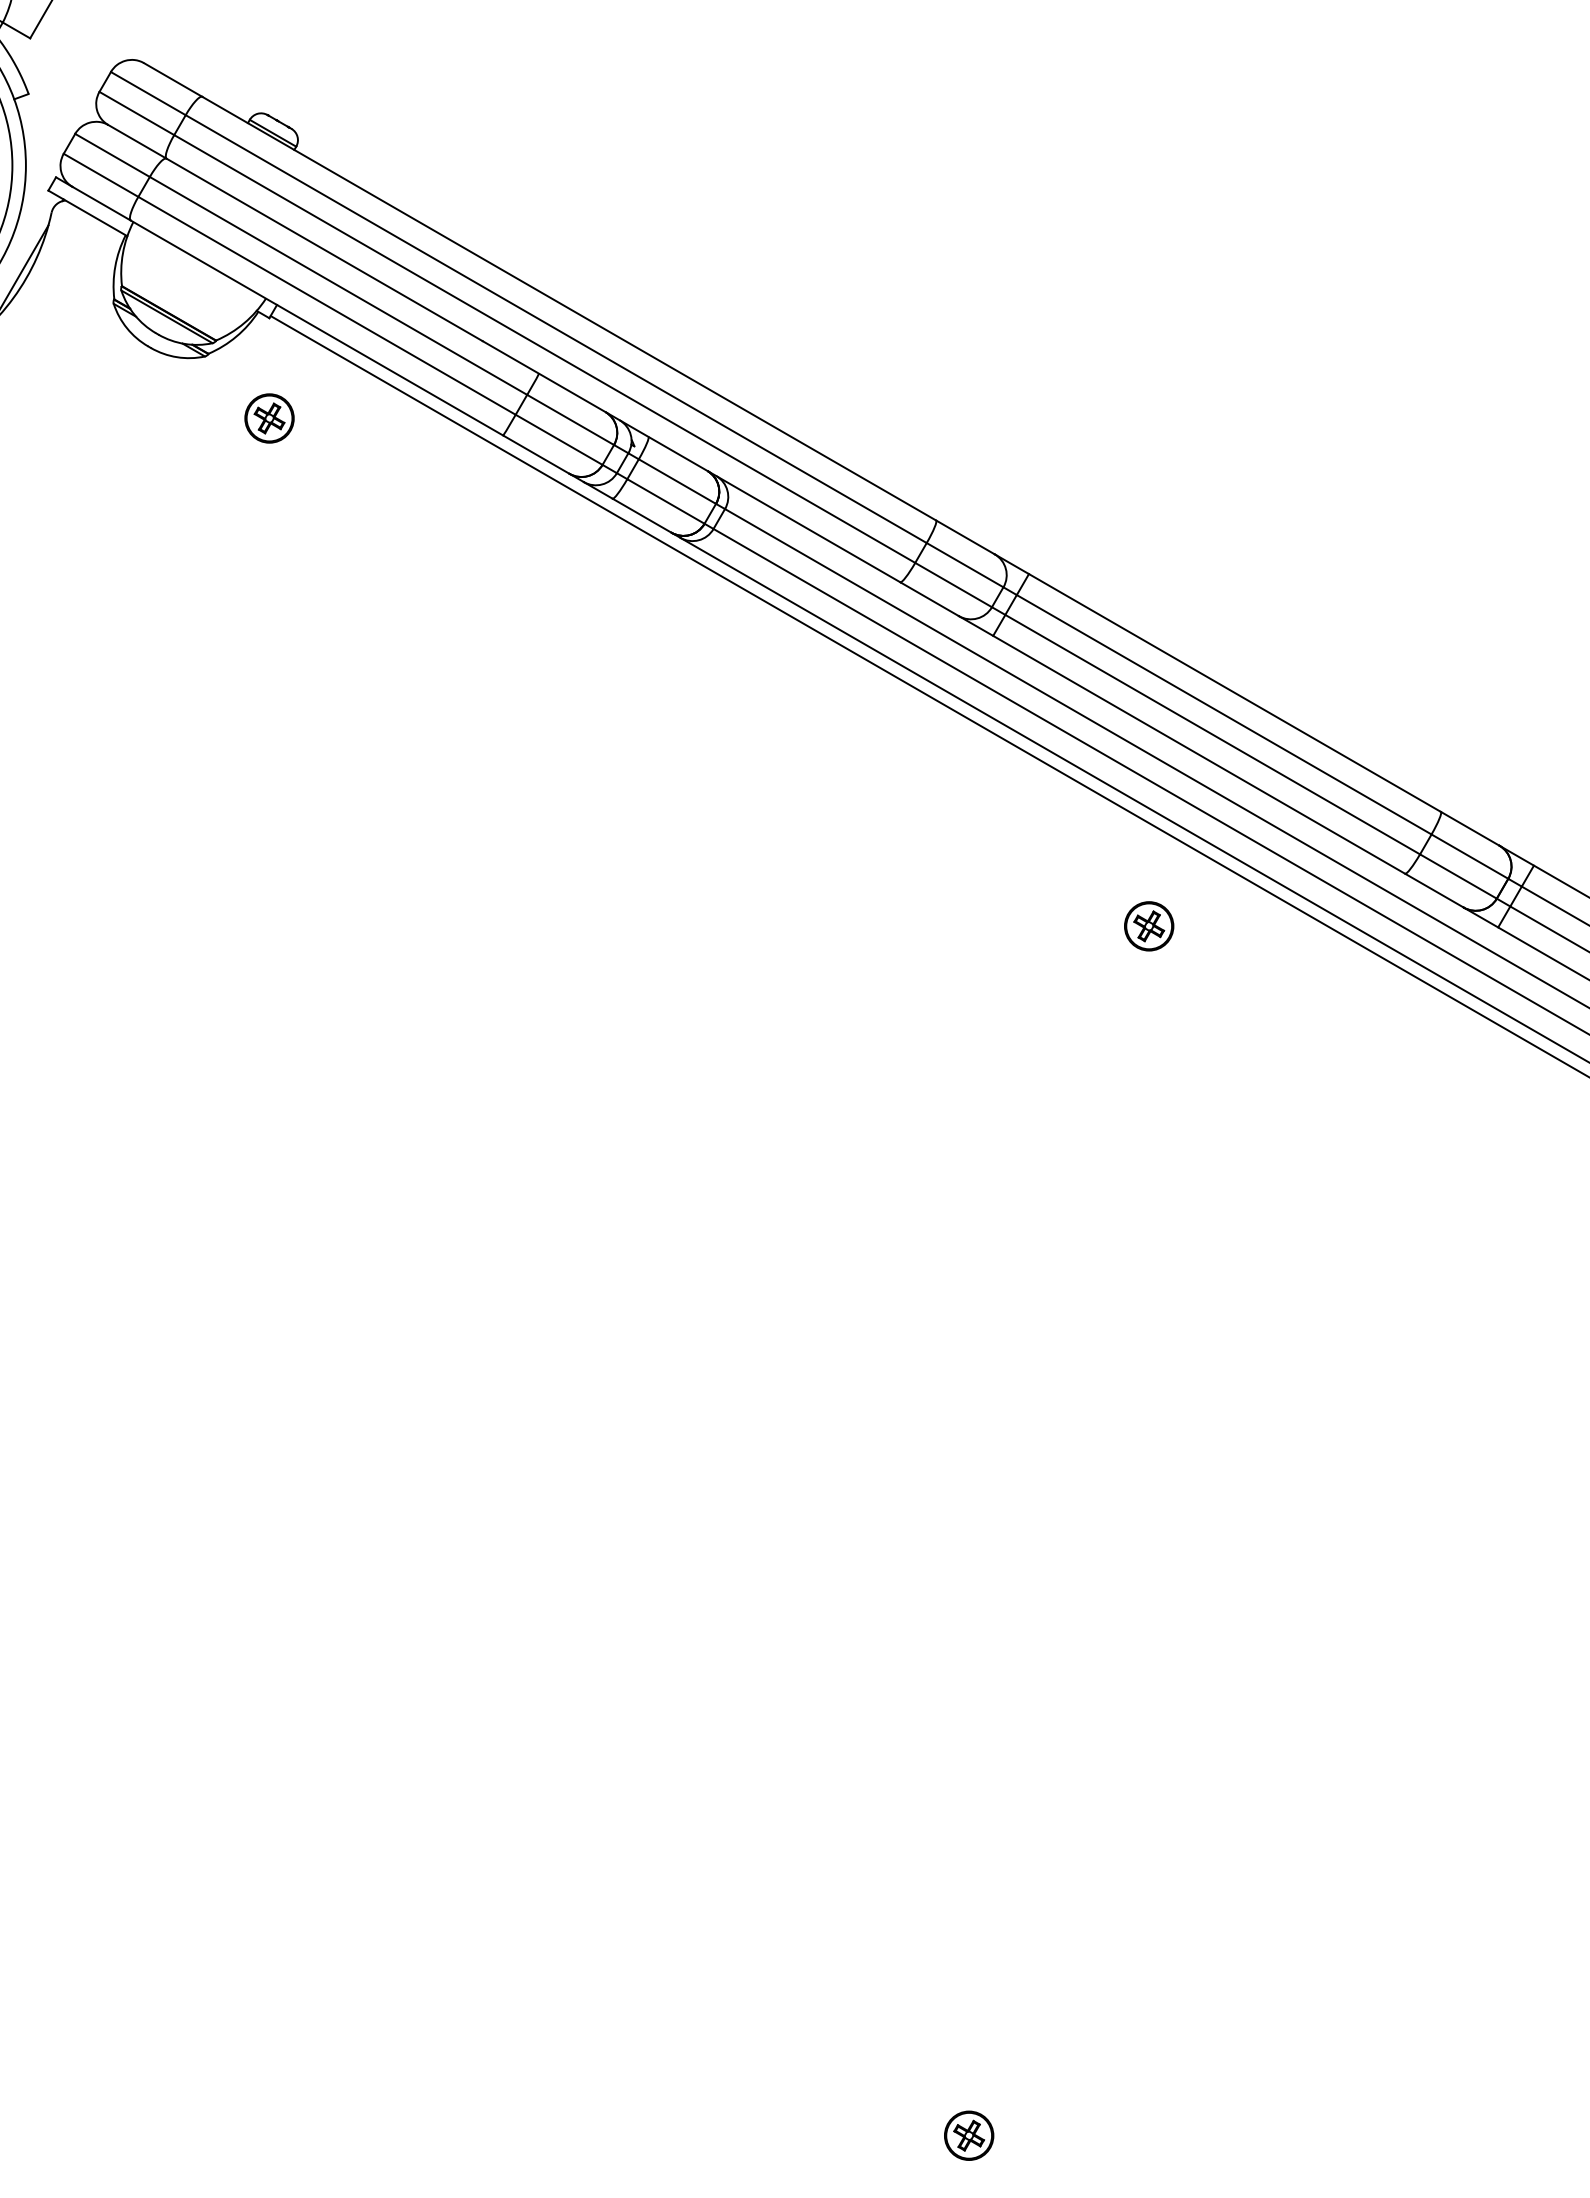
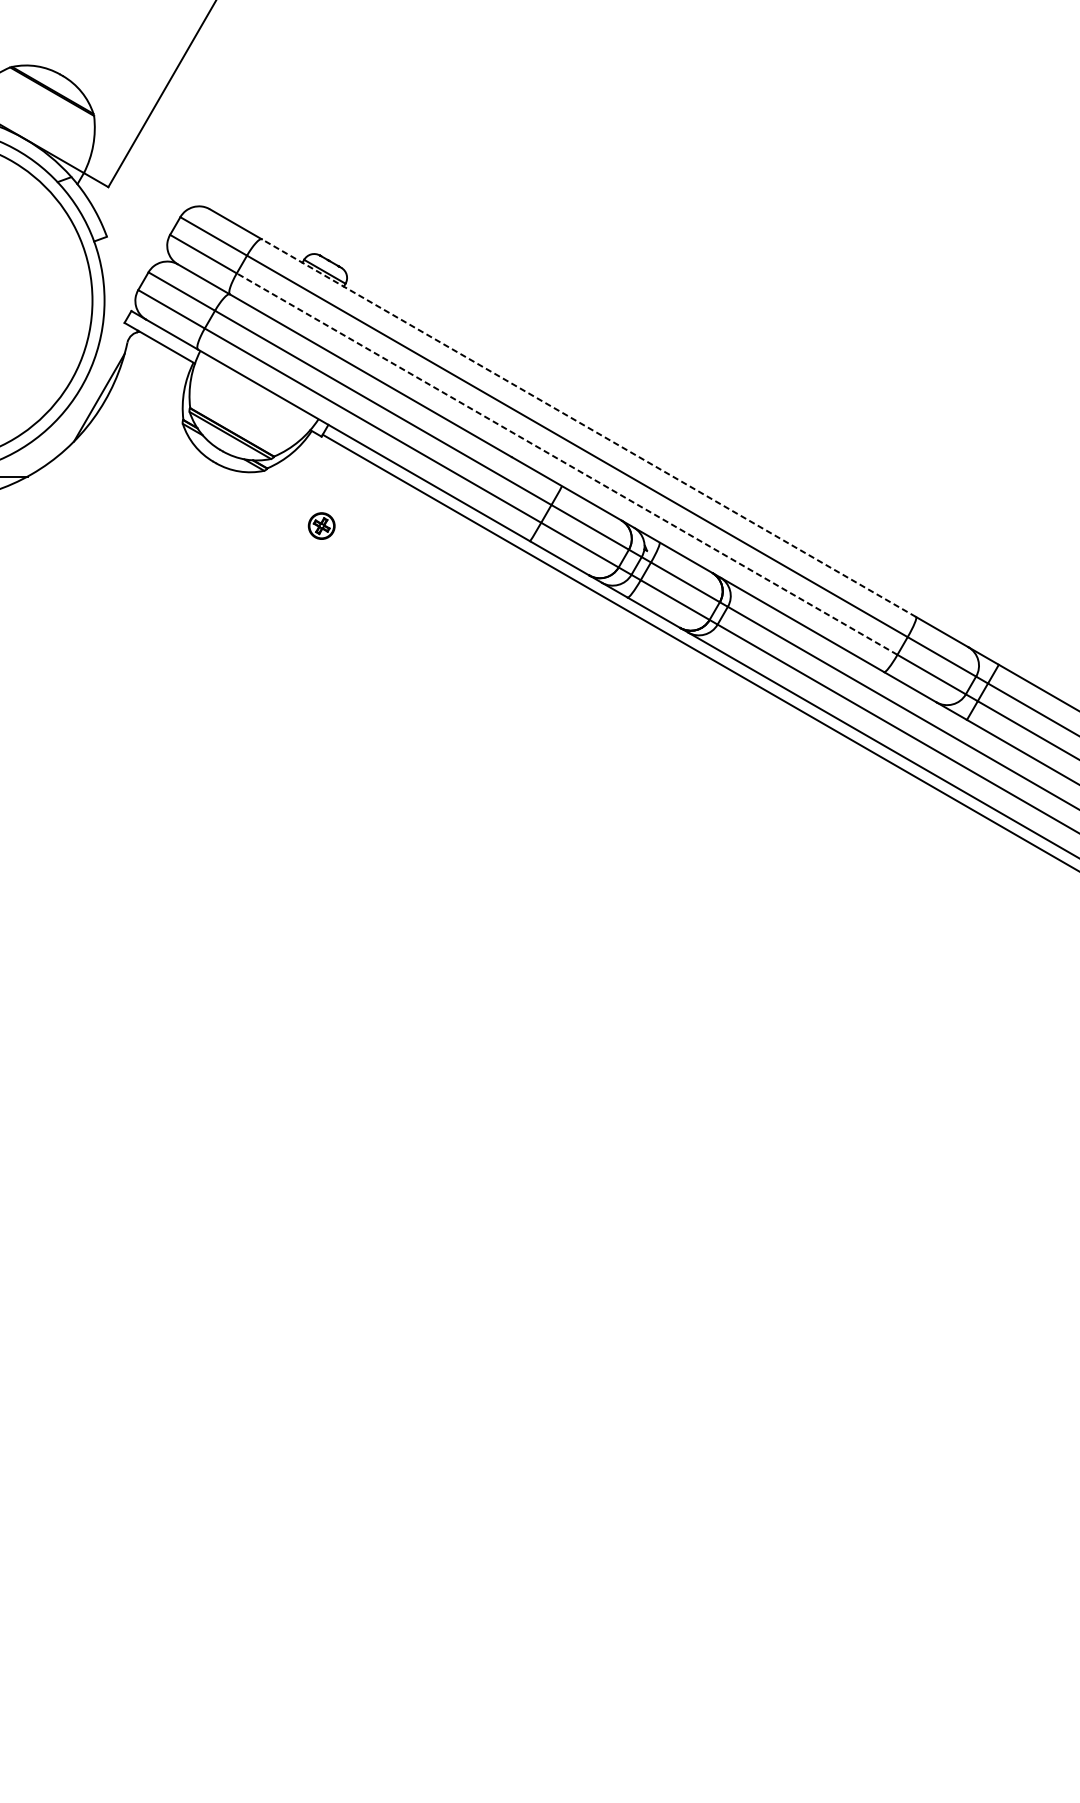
line: (569, 308) -> (589, 428), solid -> dashed
line: (544, 349) -> (566, 464), solid -> dashed
part: (269, 418) -> (321, 526), size x0.6

